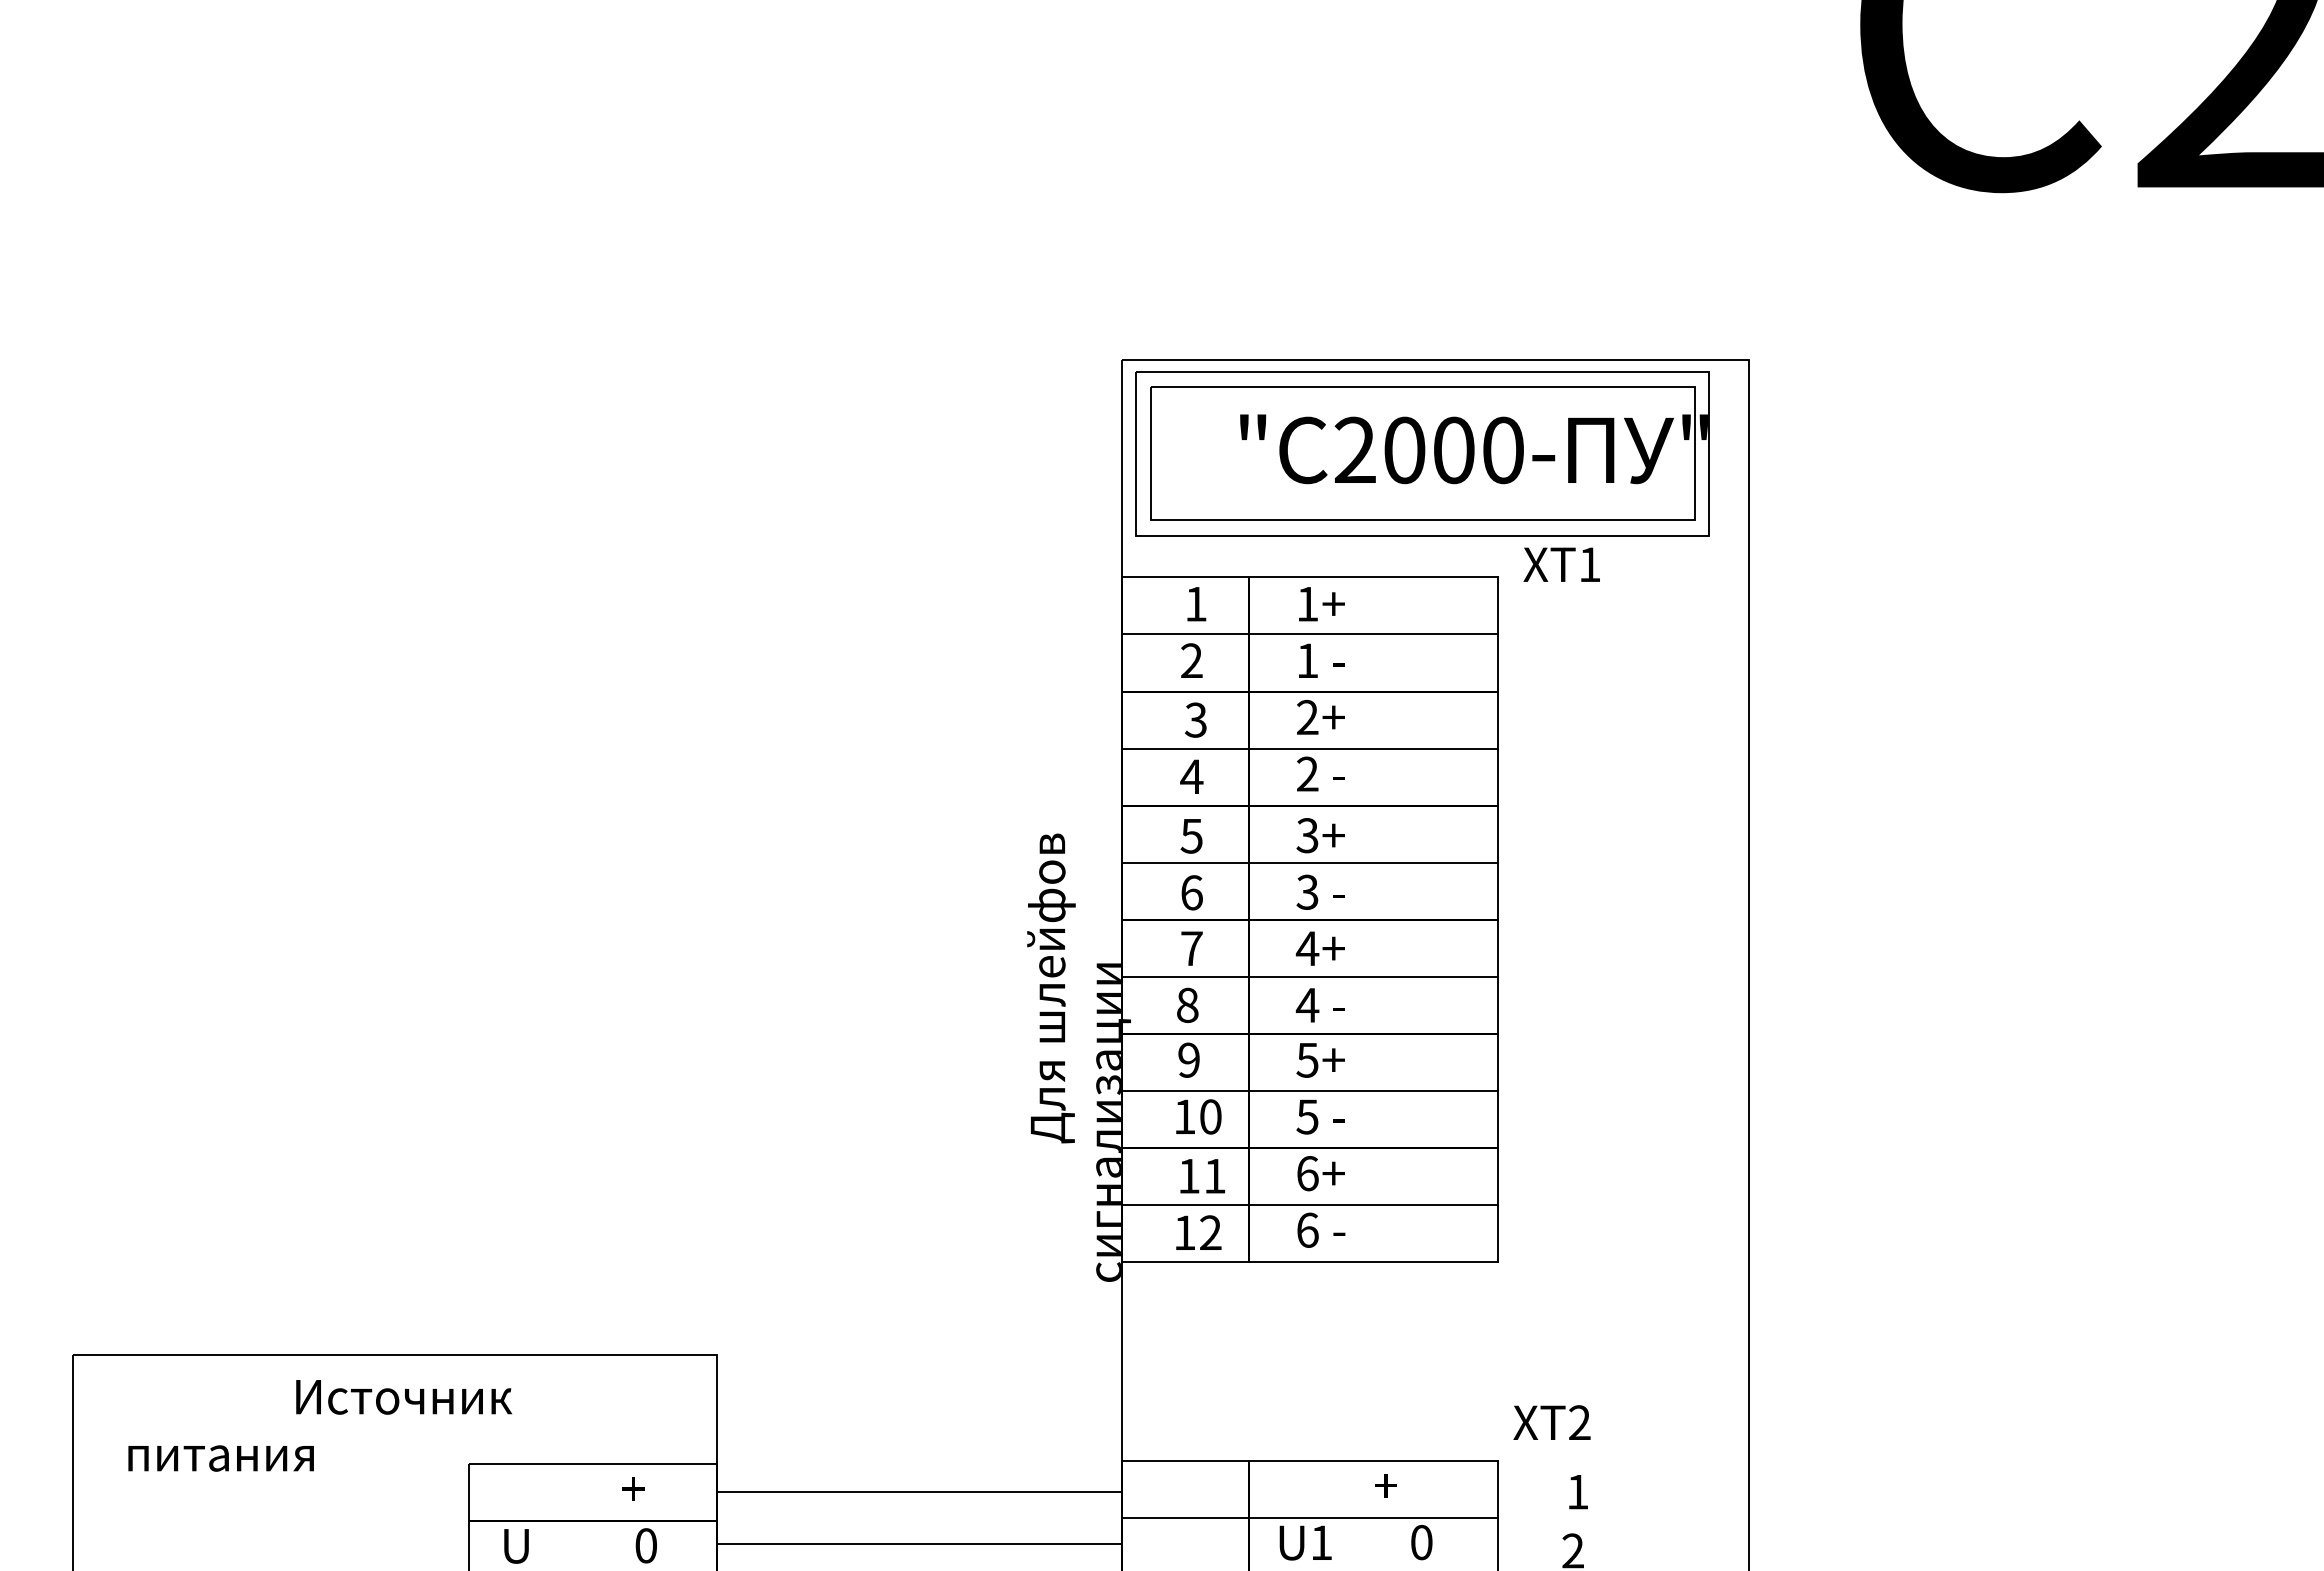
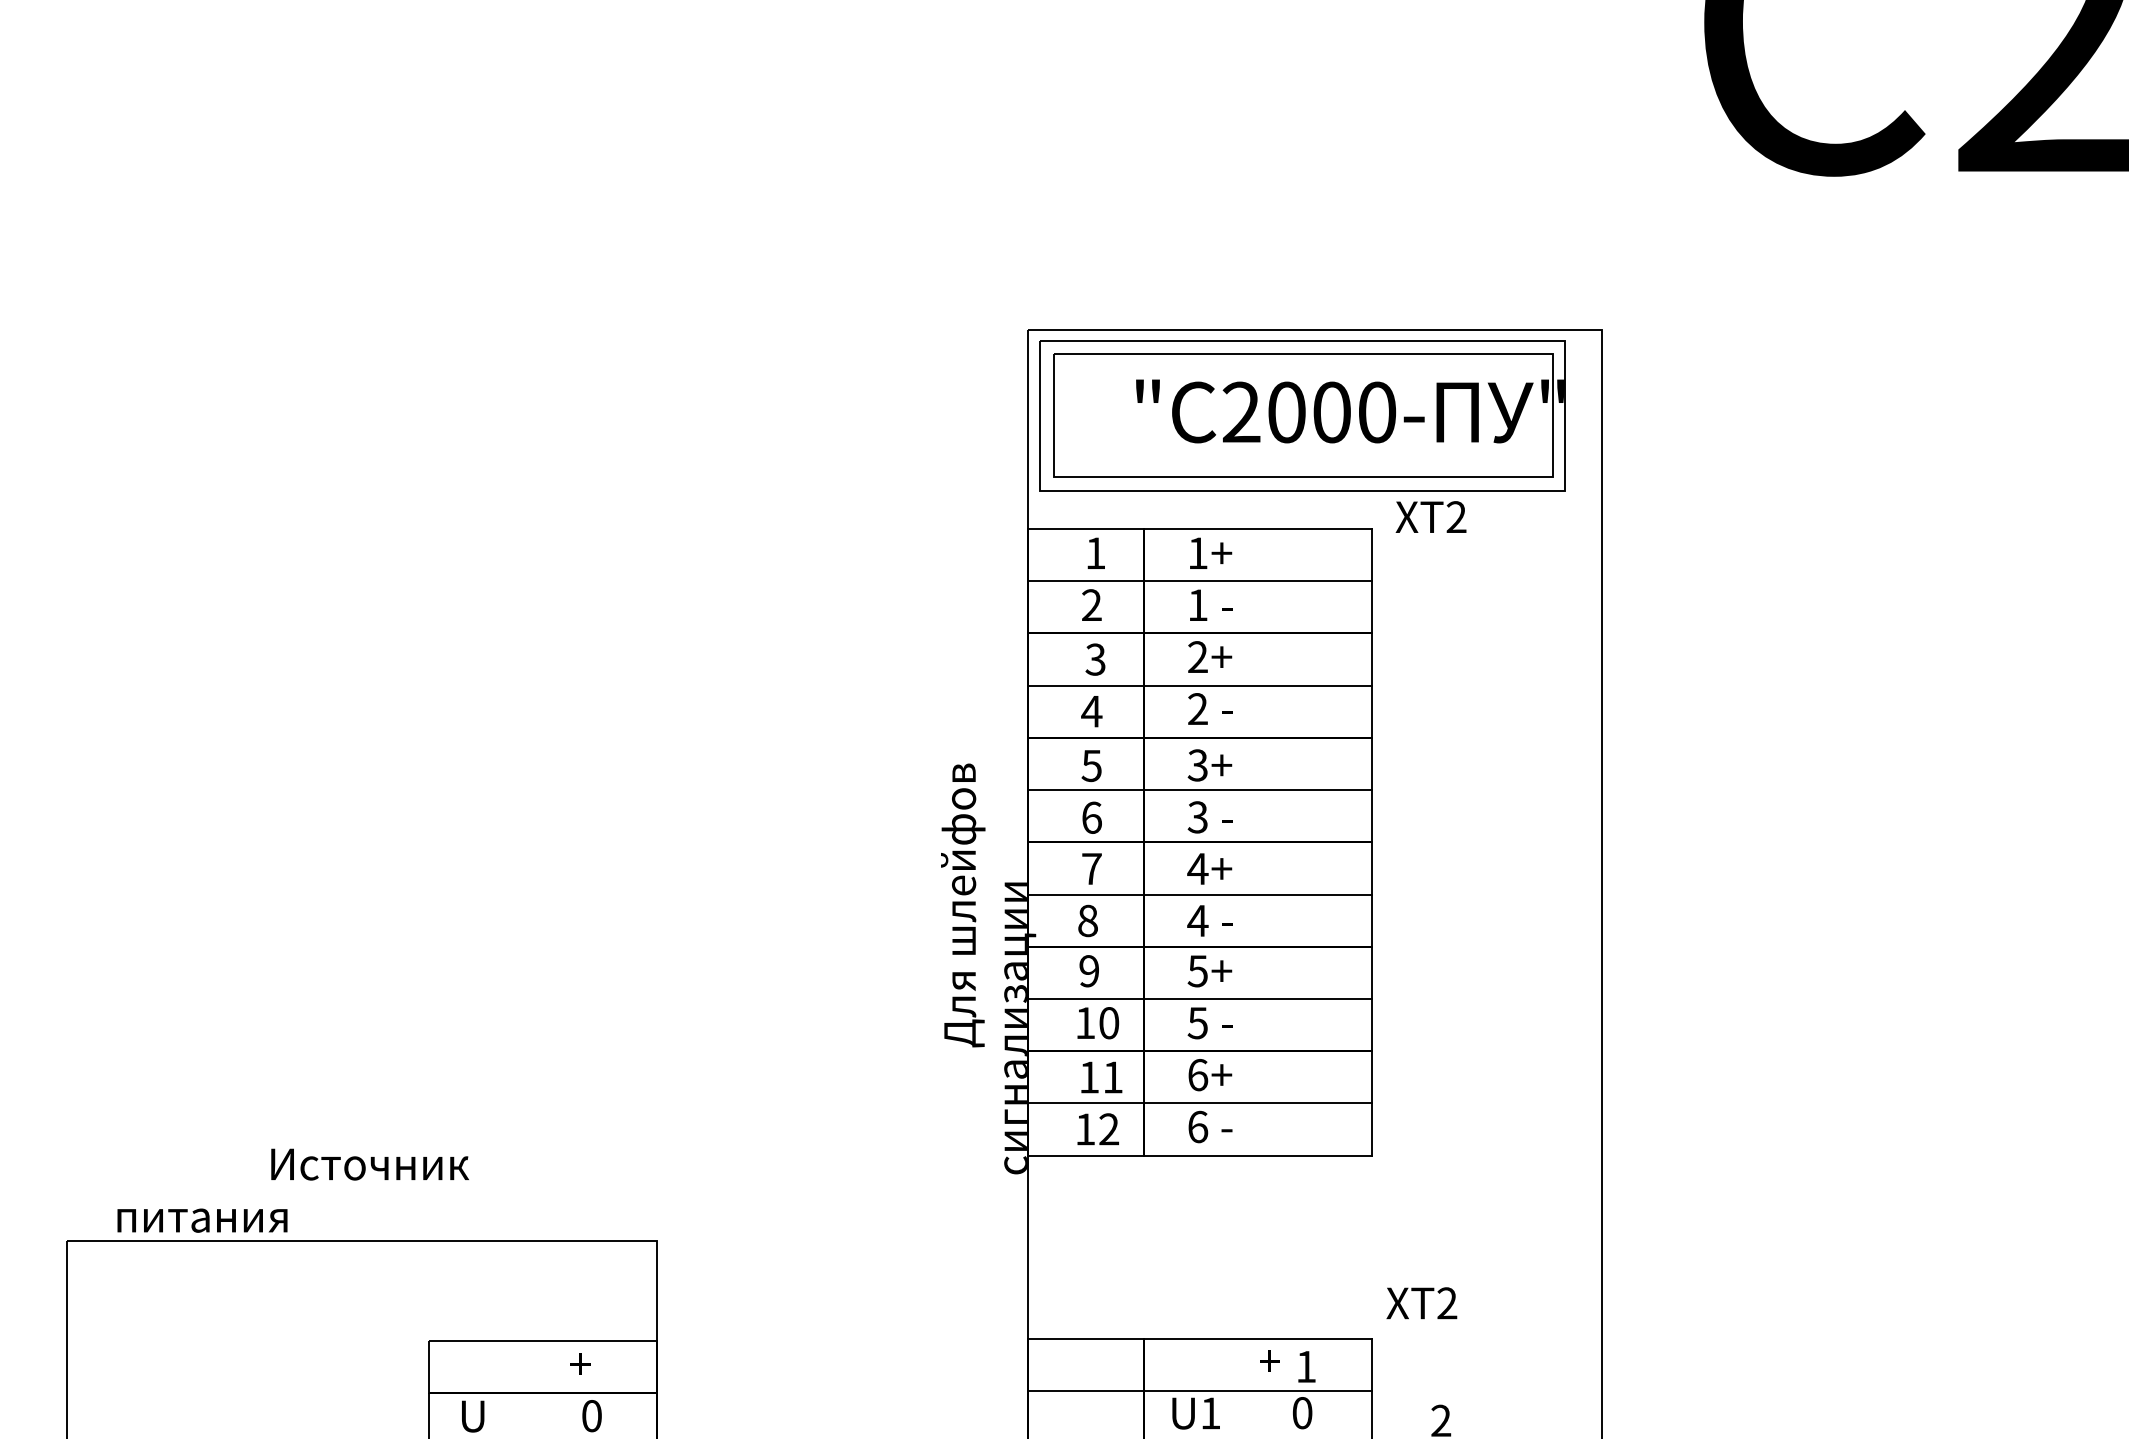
text: (1589, 564) -> (1456, 517), 1 -> 2
text: (319, 1425) -> (292, 1190), moved
line: (919, 1492) -> (842, 1367), removed
text: (1578, 1492) -> (1306, 1367), moved
line: (919, 1543) -> (842, 1413), removed

